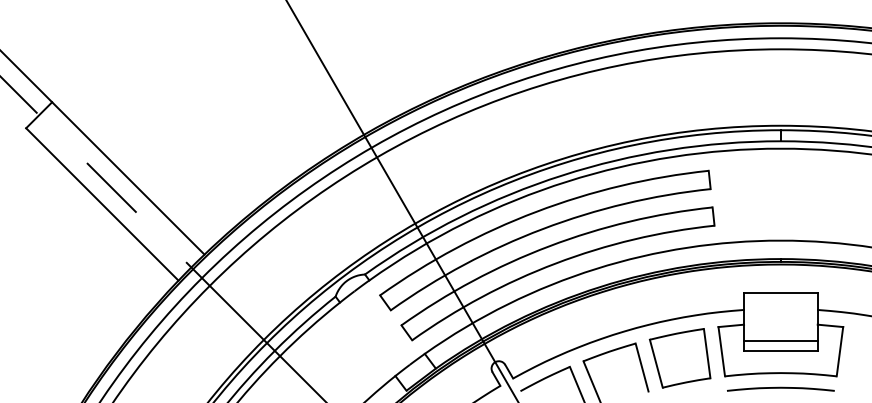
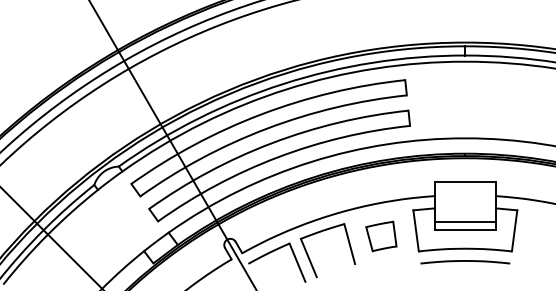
part: (679, 358) -> (380, 236), size x0.6

